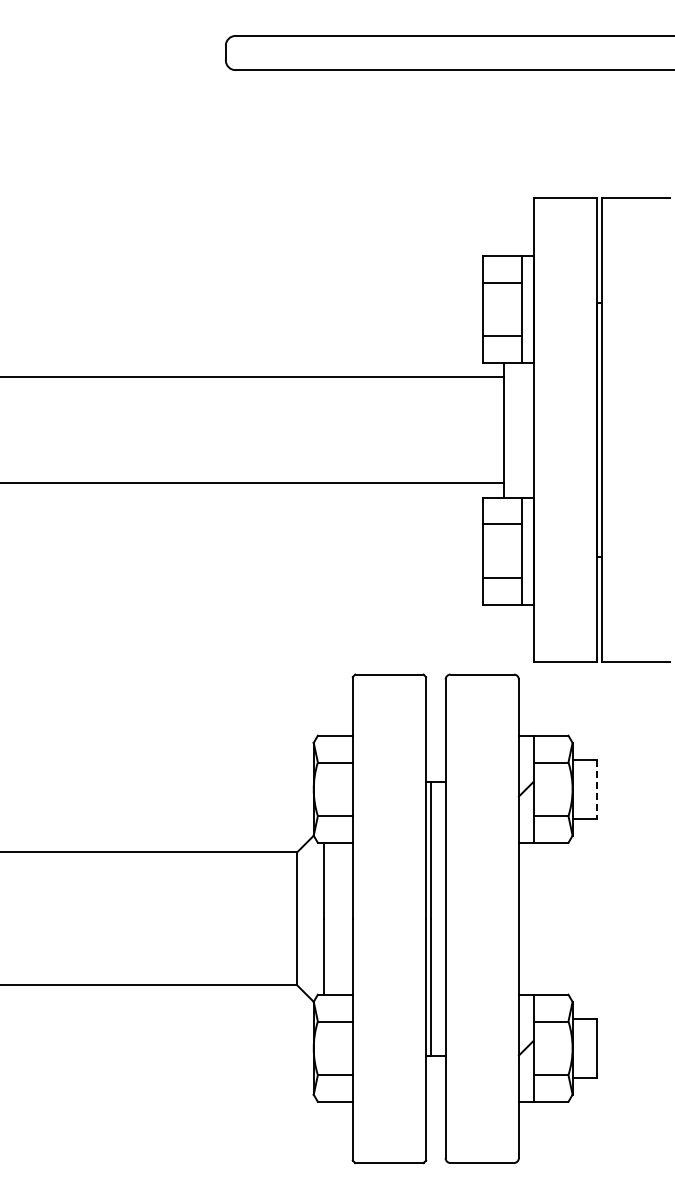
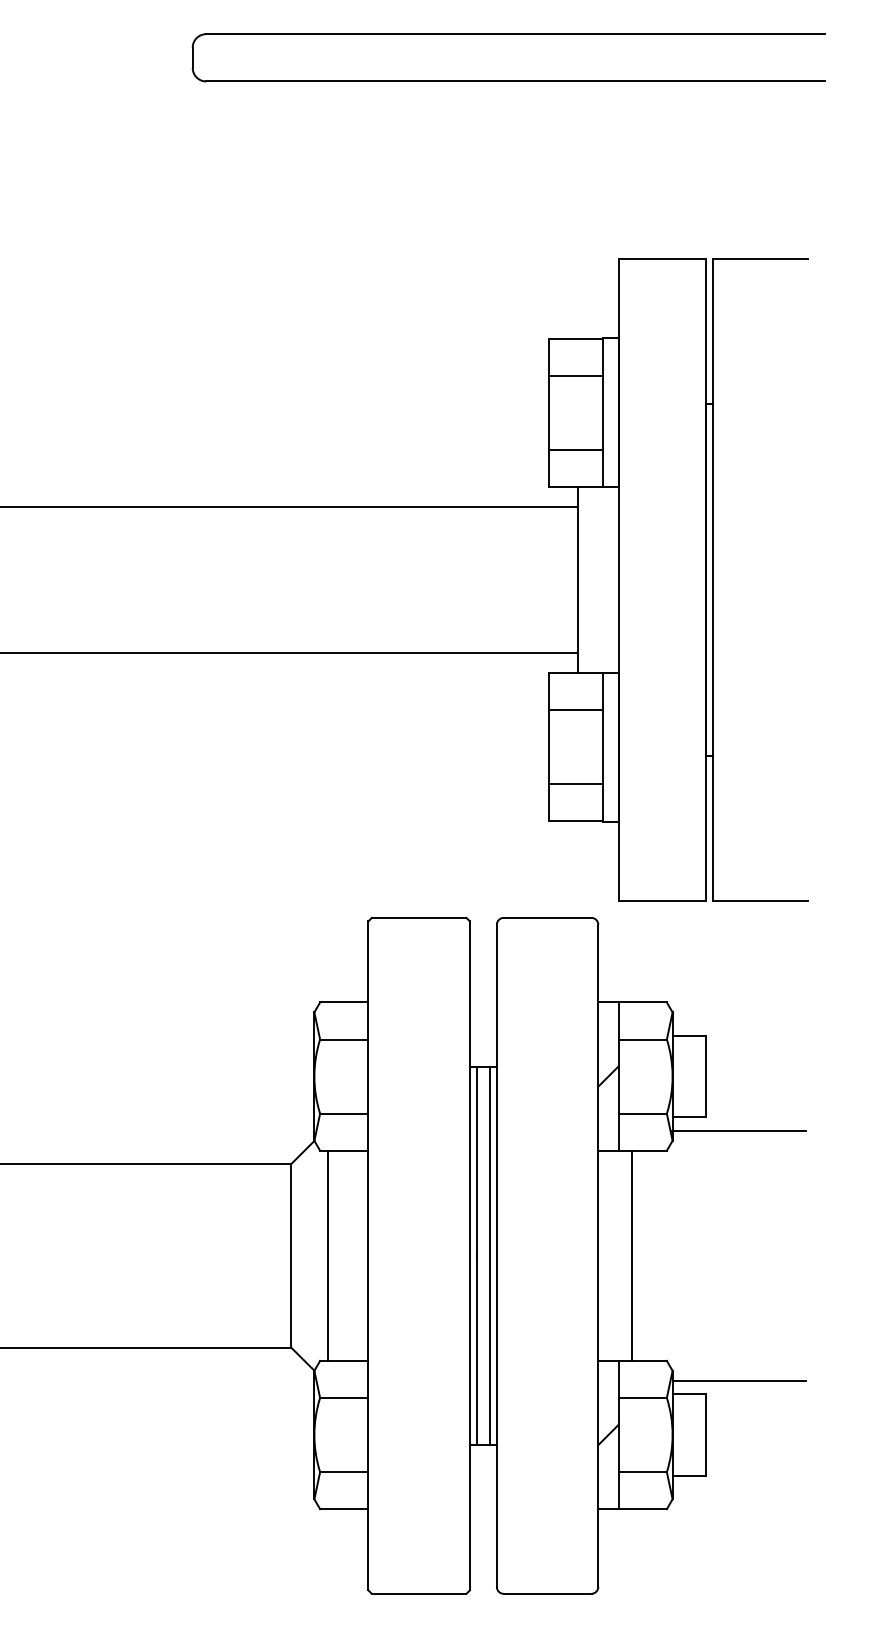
line: (597, 789) -> (707, 1076), dashed -> solid
line: (620, 828) -> (738, 1130), added
line: (440, 918) -> (489, 1255), added
line: (543, 918) -> (632, 1255), added
line: (620, 1009) -> (738, 1381), added

